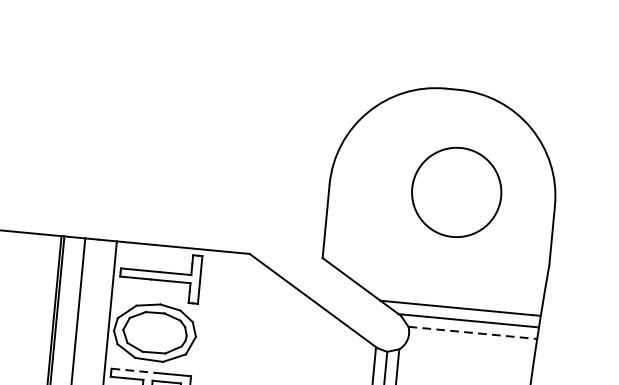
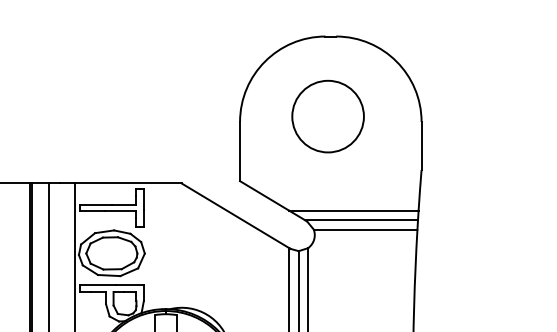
circle: (455, 192) -> (327, 116), moved
line: (472, 332) -> (365, 229), dashed -> solid
line: (133, 370) -> (97, 285), dashed -> solid

